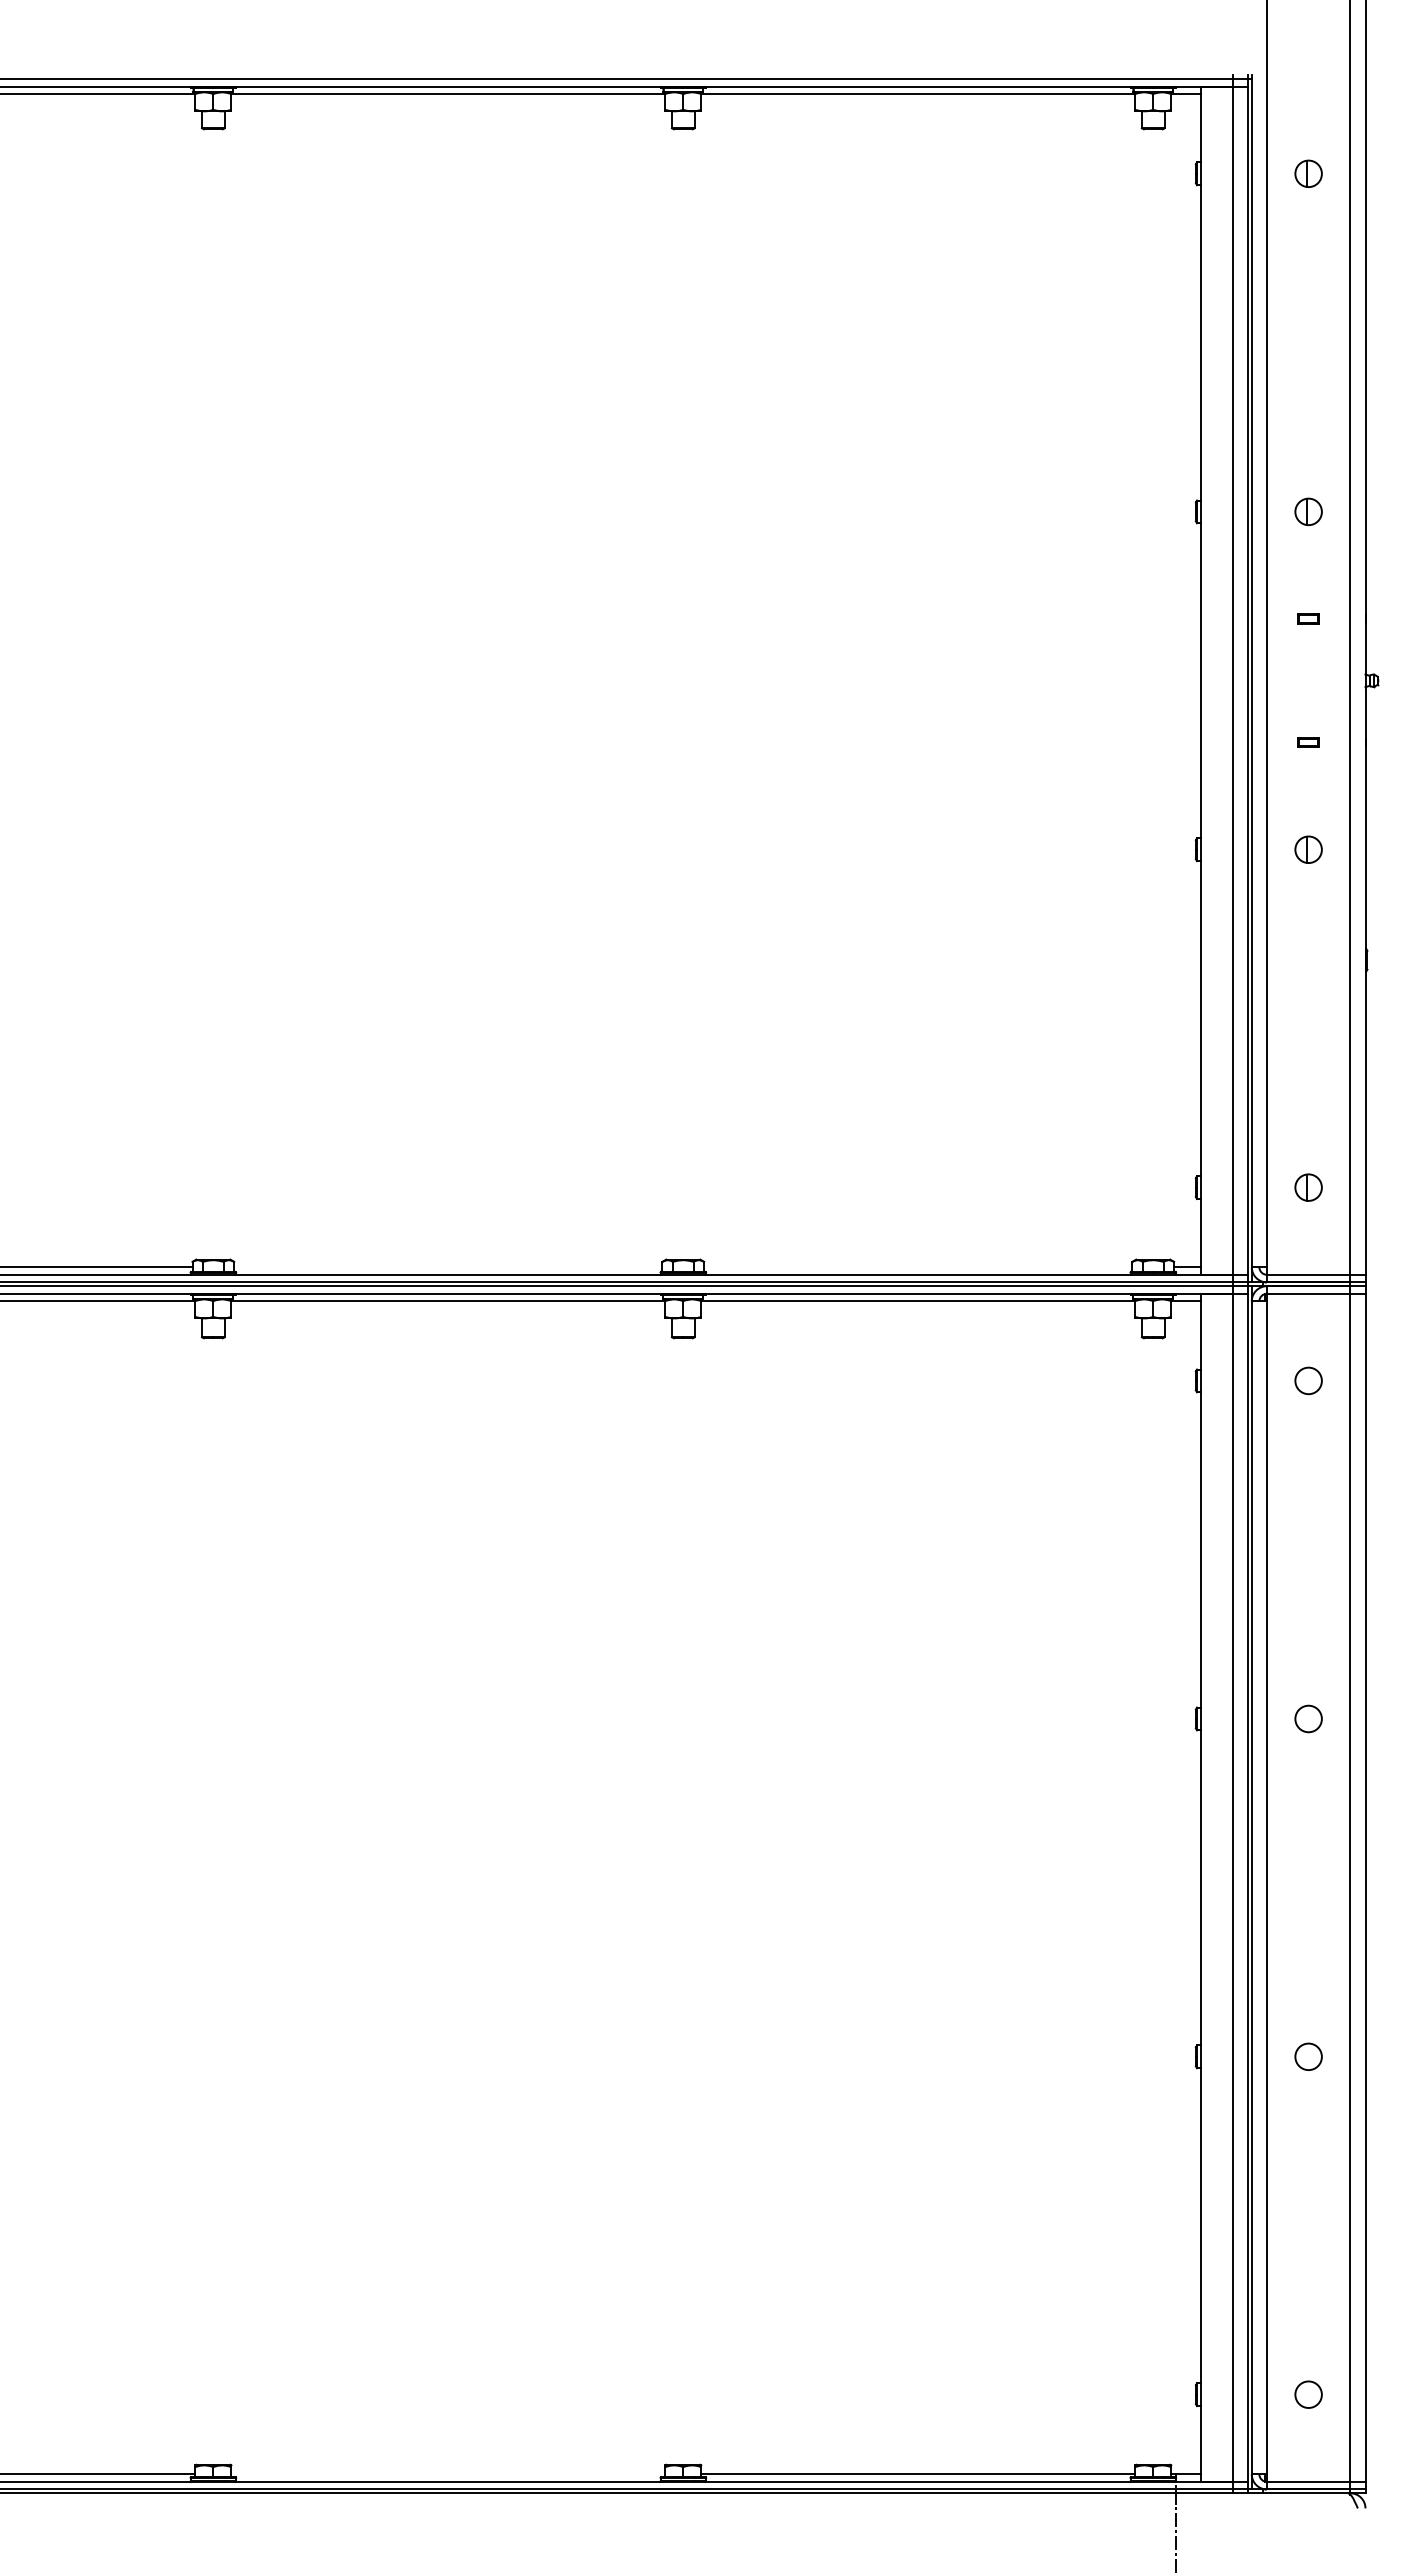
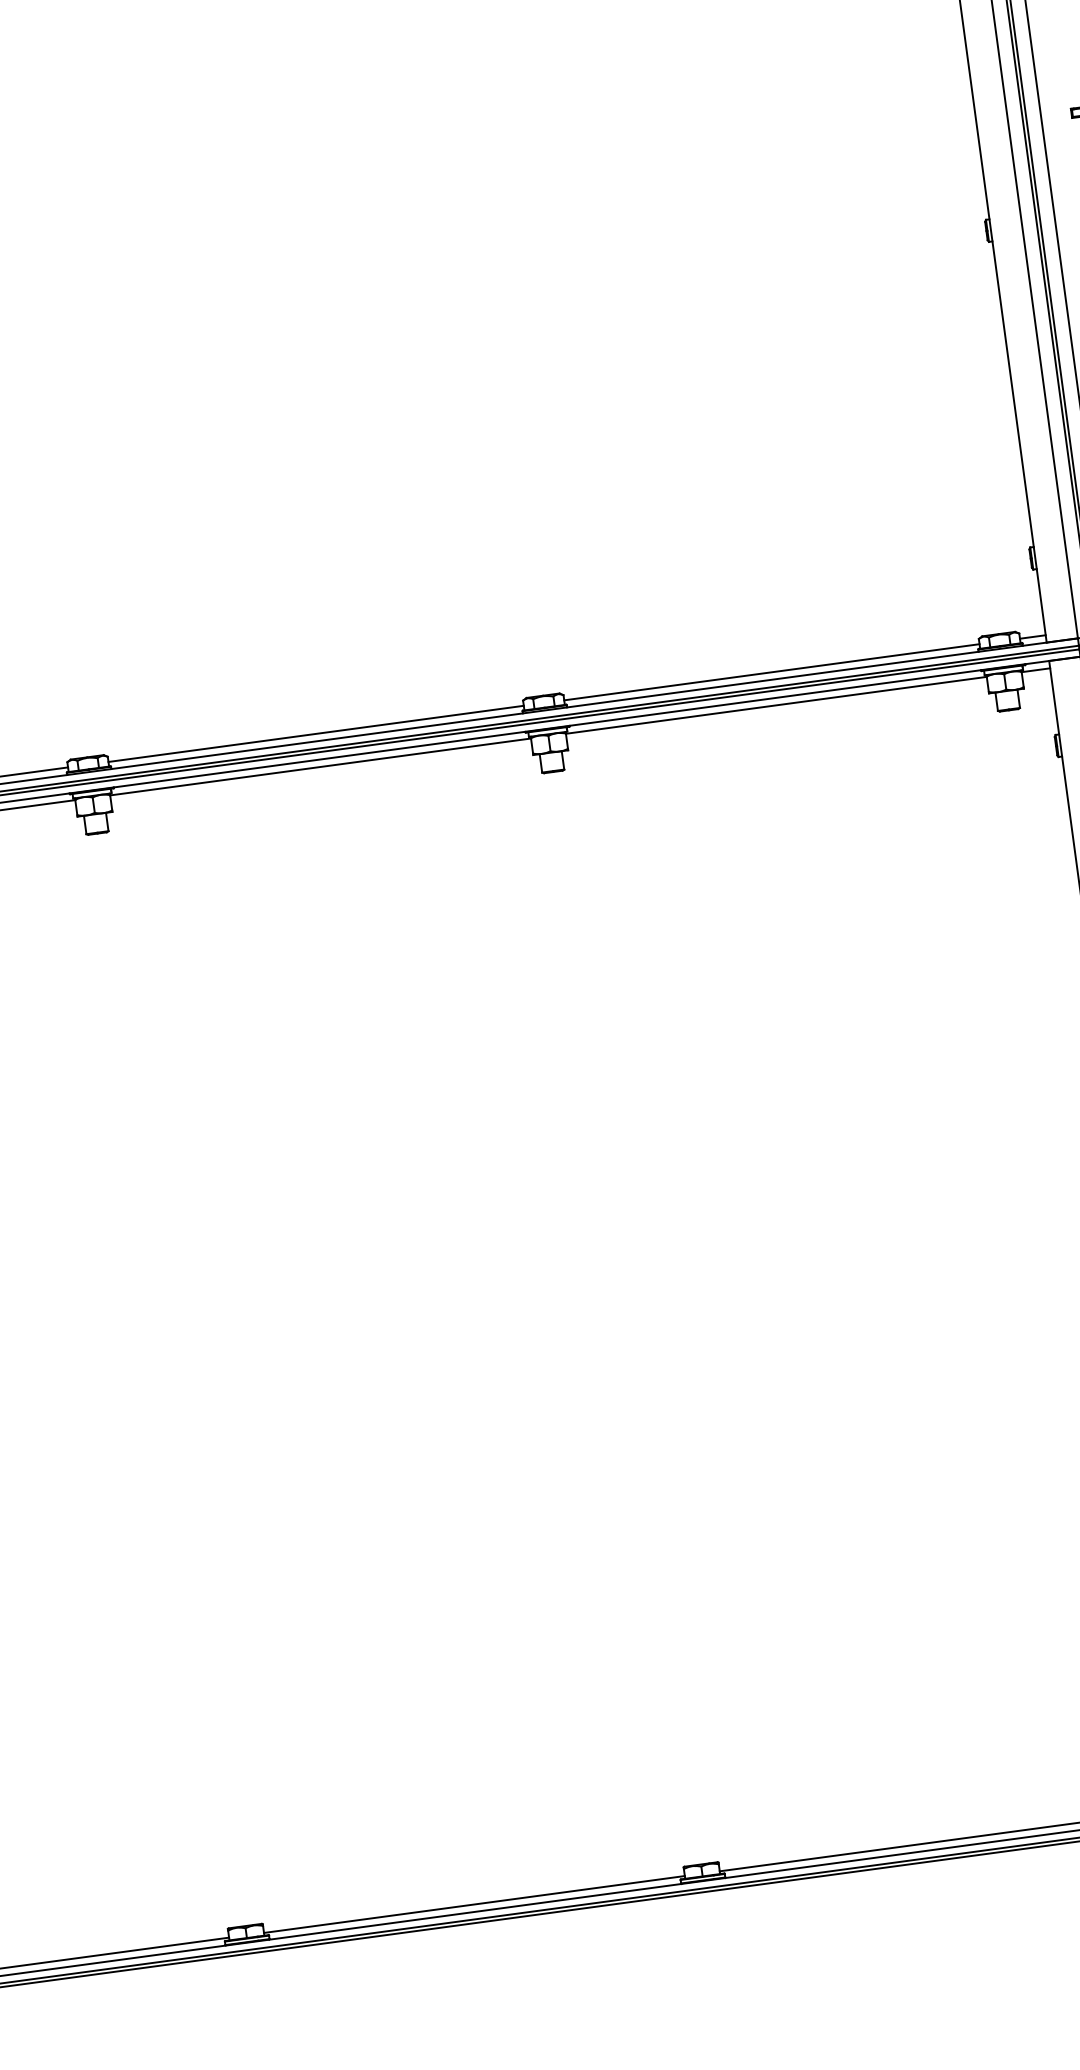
line: (448, 1267) -> (316, 734), added
line: (918, 1267) -> (772, 672), added
line: (448, 2474) -> (474, 1904), added

